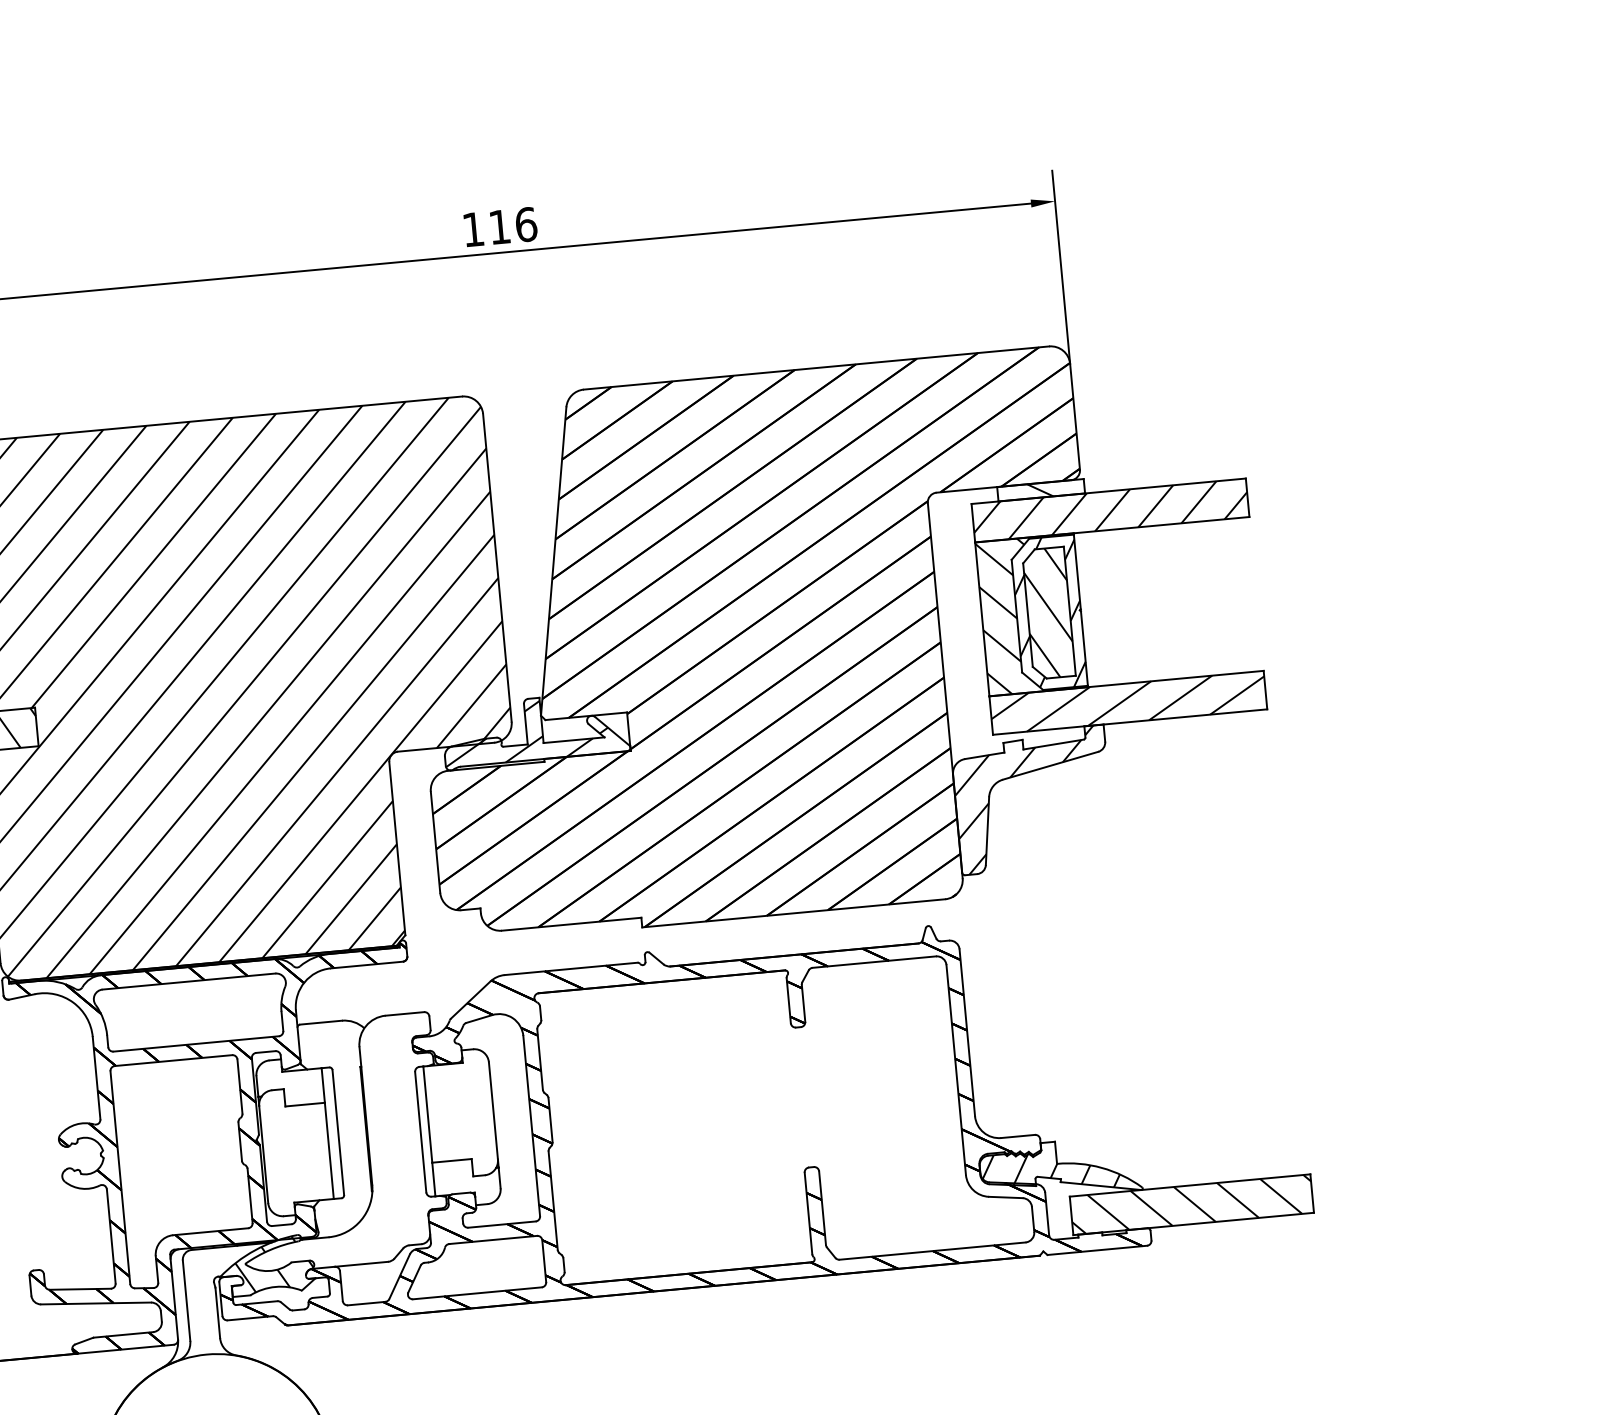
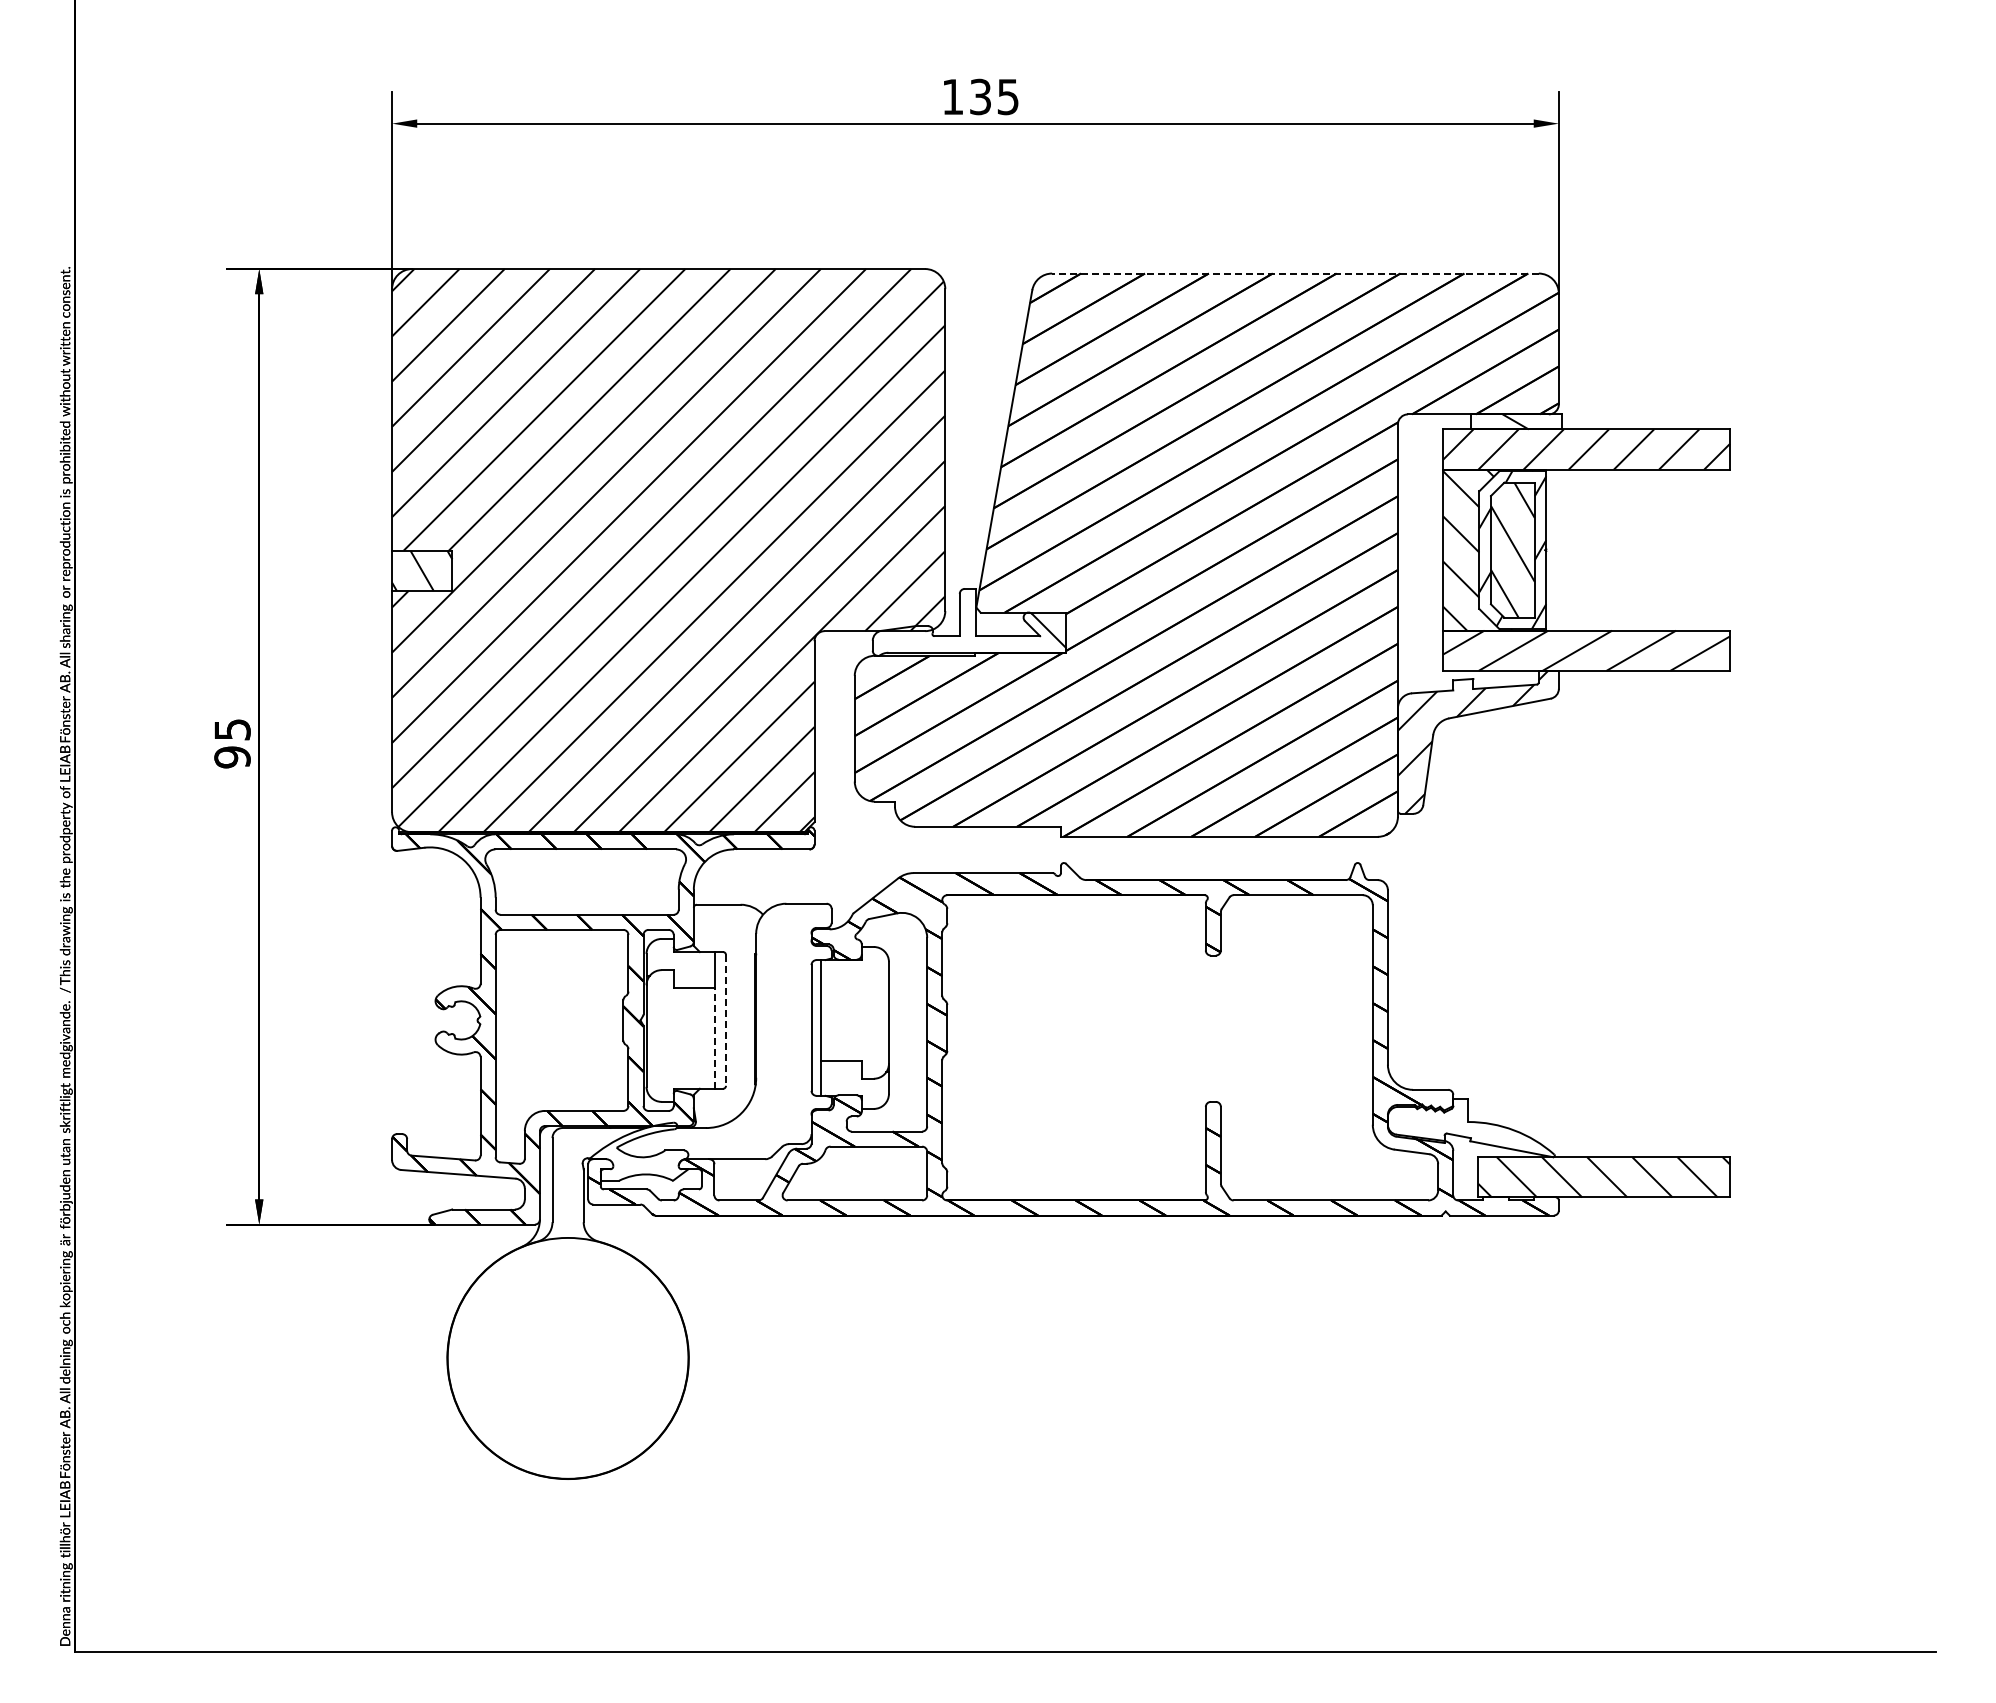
text: (513, 225) -> (994, 96), 116 -> 135
line: (815, 368) -> (1294, 273), solid -> dashed
hatch: (534, 730) -> (968, 622), removed
line: (338, 1132) -> (726, 1020), solid -> dashed
line: (328, 1150) -> (714, 1038), solid -> dashed
hatch: (1050, 1170) -> (1460, 1128), removed
hatch: (273, 1264) -> (646, 1150), removed

